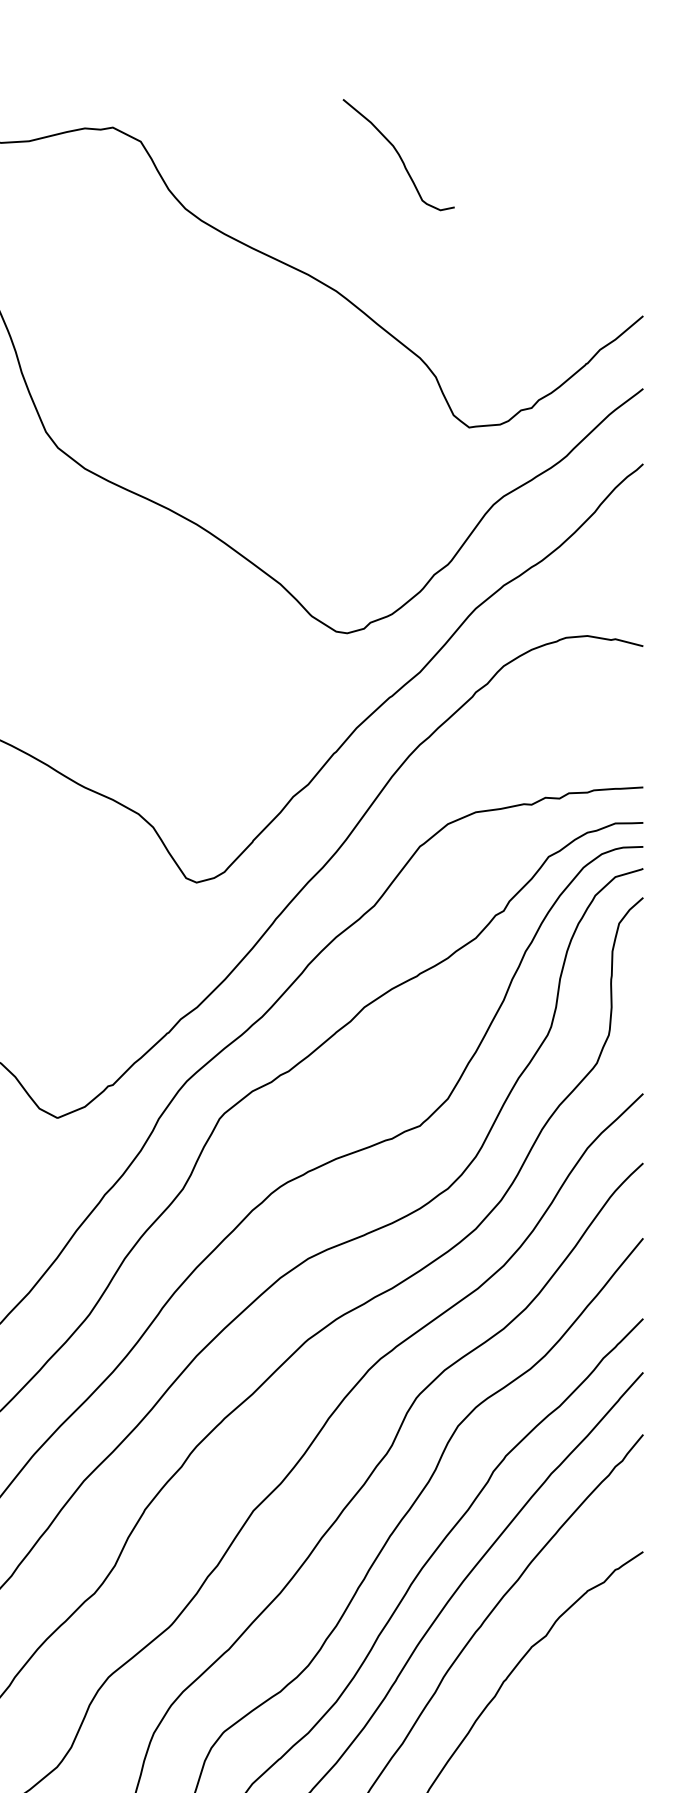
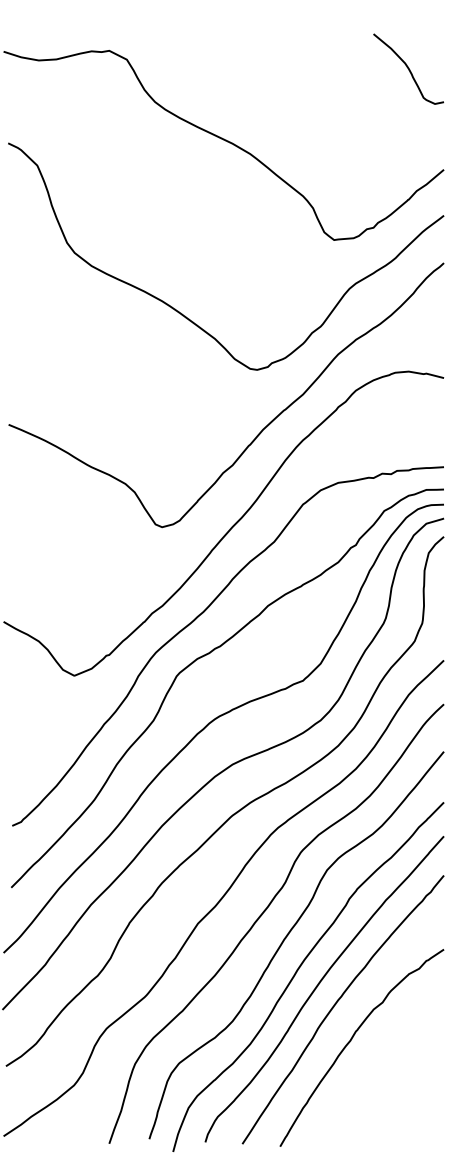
curve: (398, 154) -> (408, 68), moved

